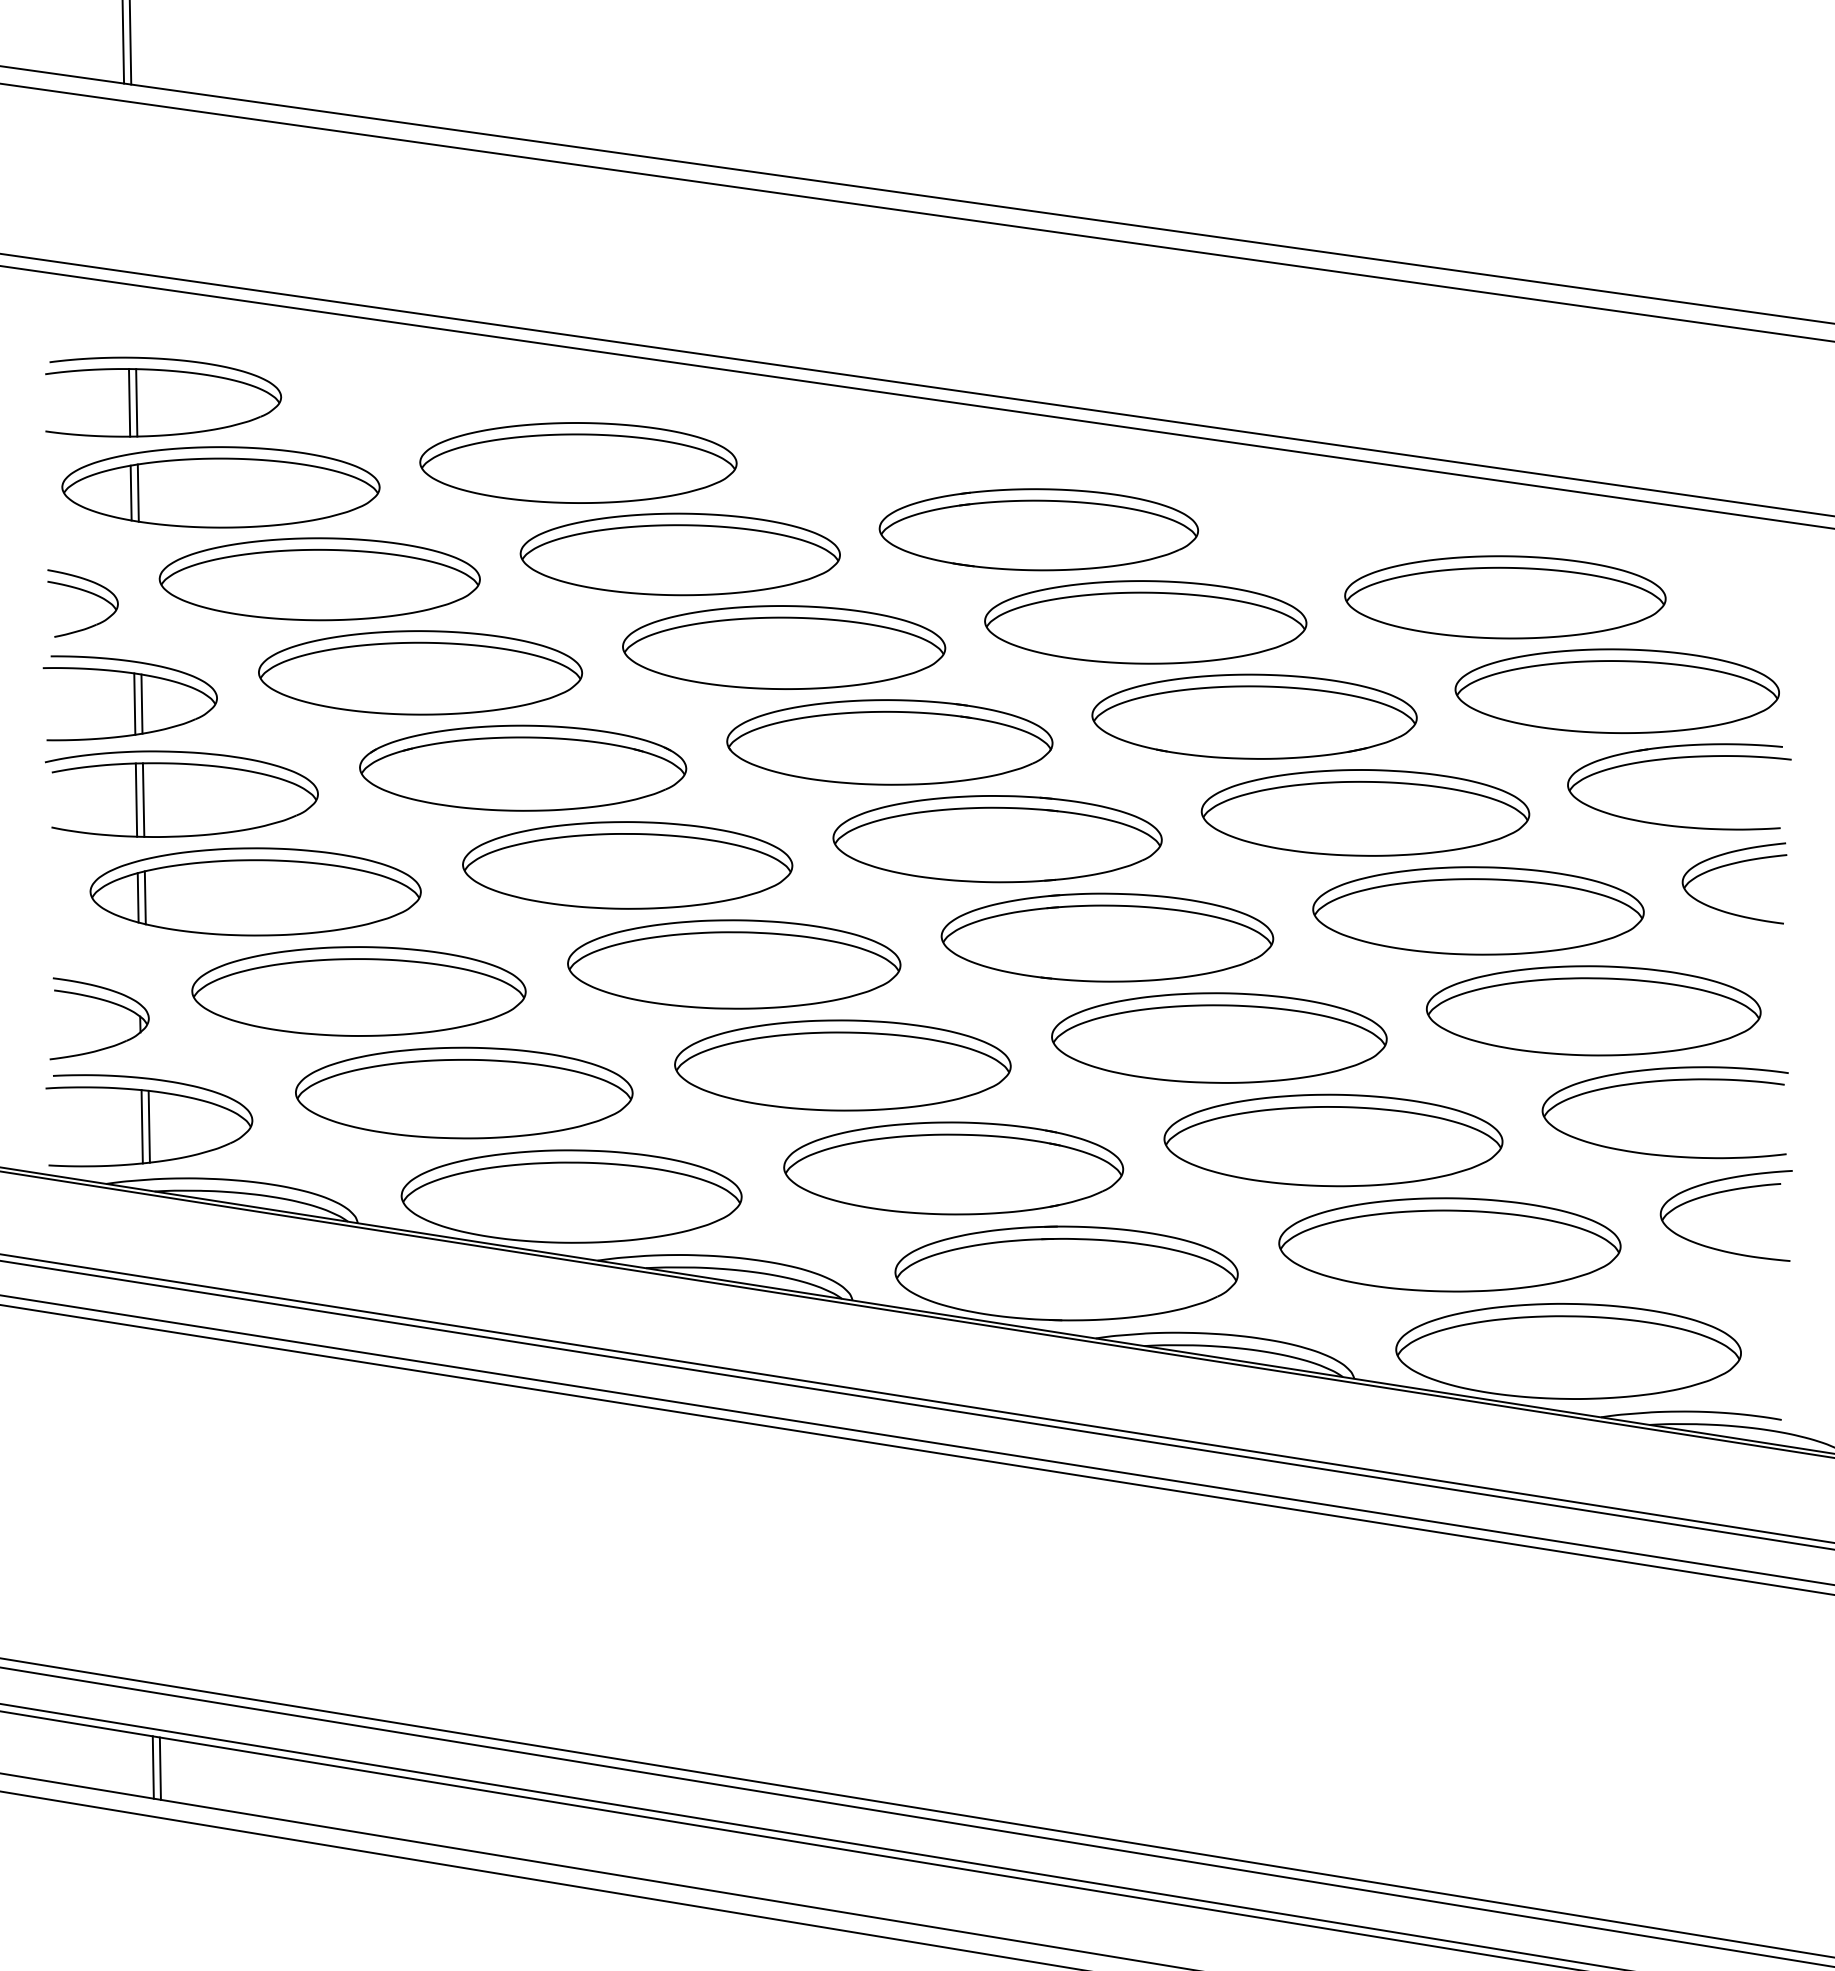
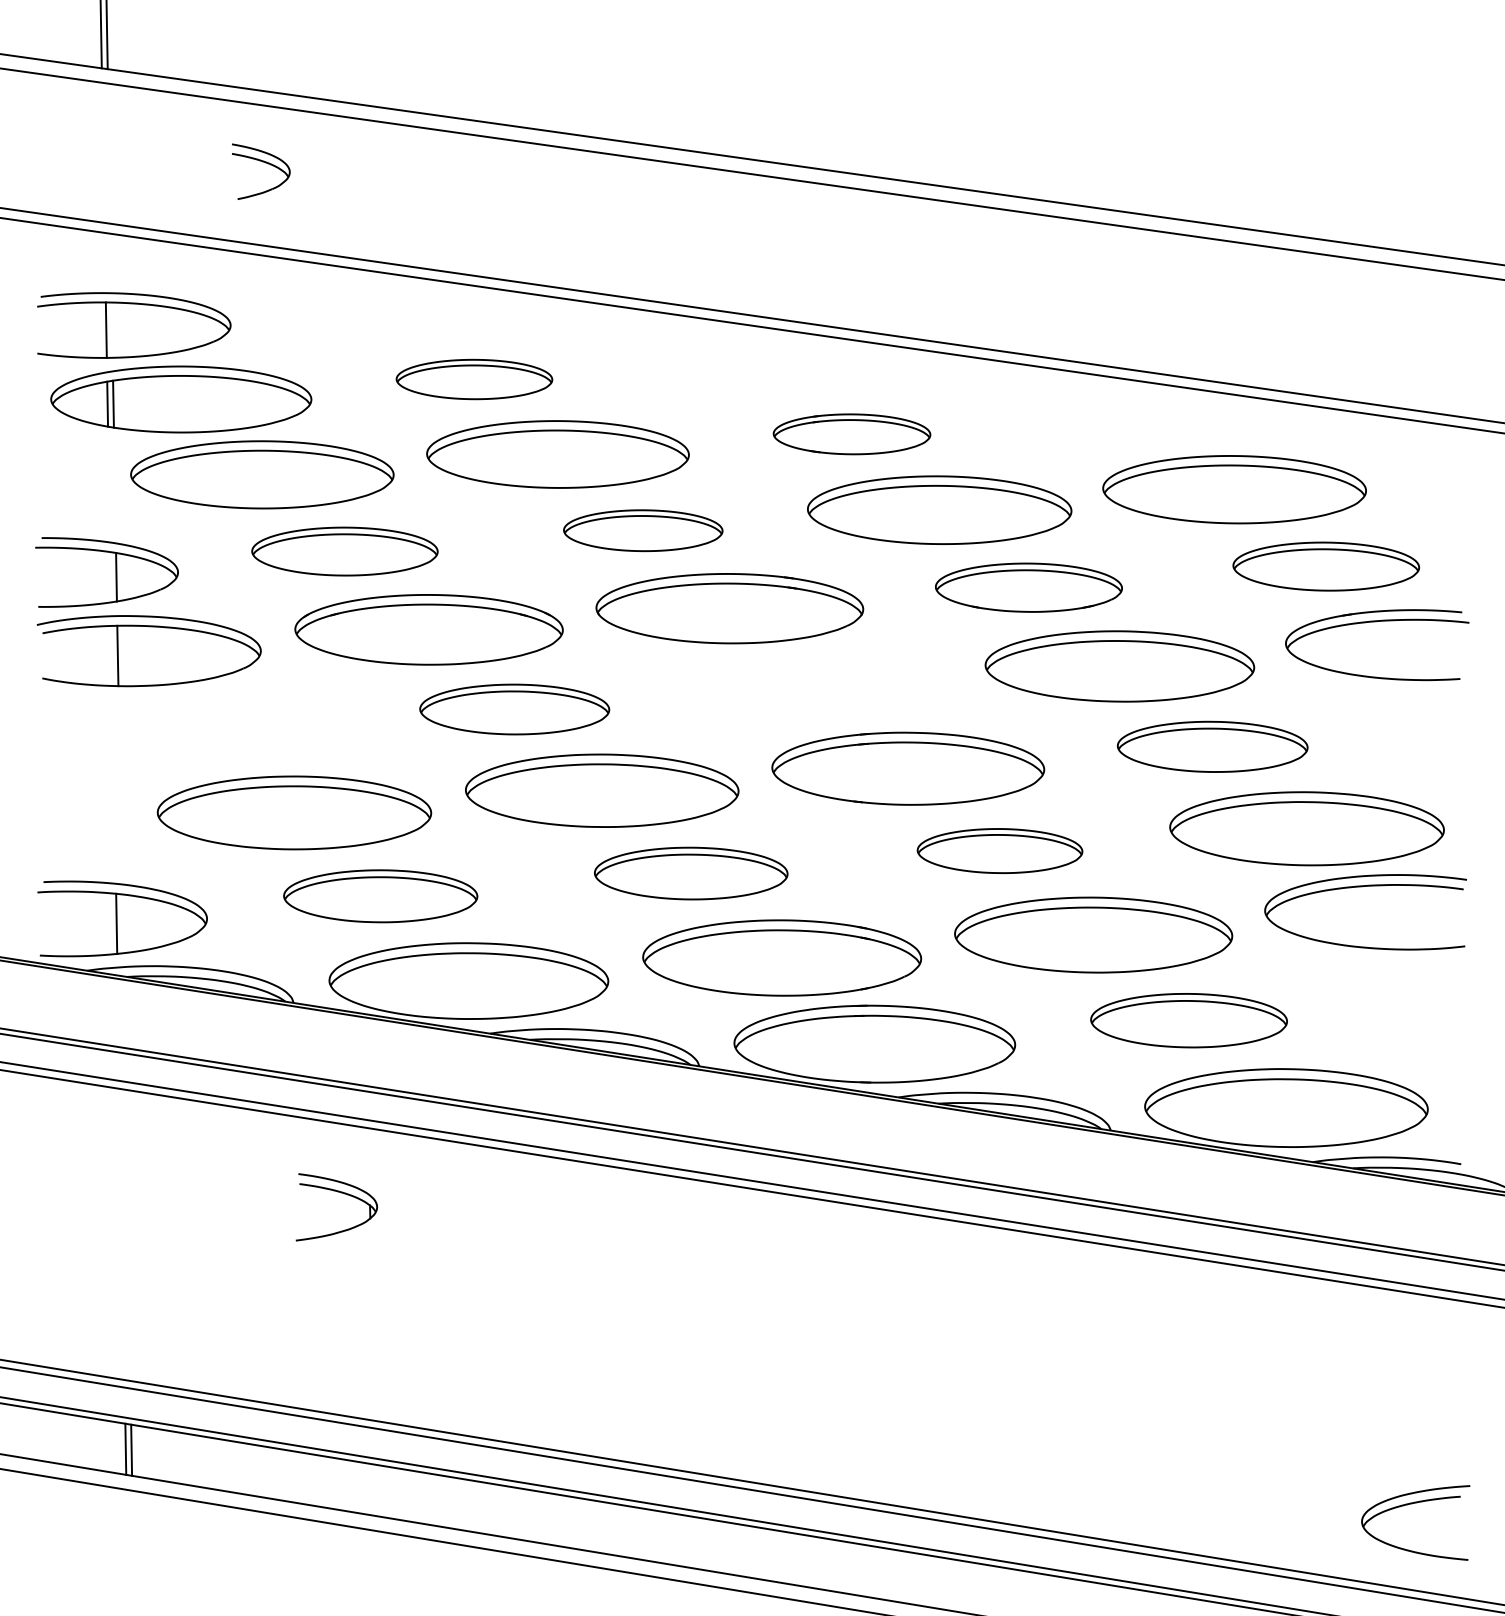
line: (135, 402) -> (111, 329), removed
part: (578, 462) -> (474, 379), size x0.6
part: (1038, 530) -> (851, 434), size x0.6
part: (88, 593) -> (265, 163), moved
part: (784, 647) -> (643, 530), size x0.6
part: (419, 672) -> (344, 551), size x0.7
part: (1616, 691) -> (1325, 566), size x0.7
line: (134, 704) -> (110, 577), removed
part: (1254, 716) -> (1028, 587), size x0.7
line: (135, 799) -> (111, 655), removed
part: (996, 838) -> (817, 687), removed
part: (627, 865) -> (514, 709), size x0.7
part: (1732, 865) -> (1420, 709), removed
part: (255, 890) -> (209, 730), removed
part: (1478, 910) -> (1212, 746), size x0.7
part: (105, 1001) -> (341, 1193), moved
part: (1218, 1037) -> (999, 850), size x0.6
part: (841, 1065) -> (690, 873), size x0.7
part: (463, 1093) -> (380, 896), size x0.7
line: (149, 1126) -> (122, 923), removed
part: (1722, 1193) -> (1412, 1504), moved
part: (1449, 1244) -> (1188, 1020), size x0.7

